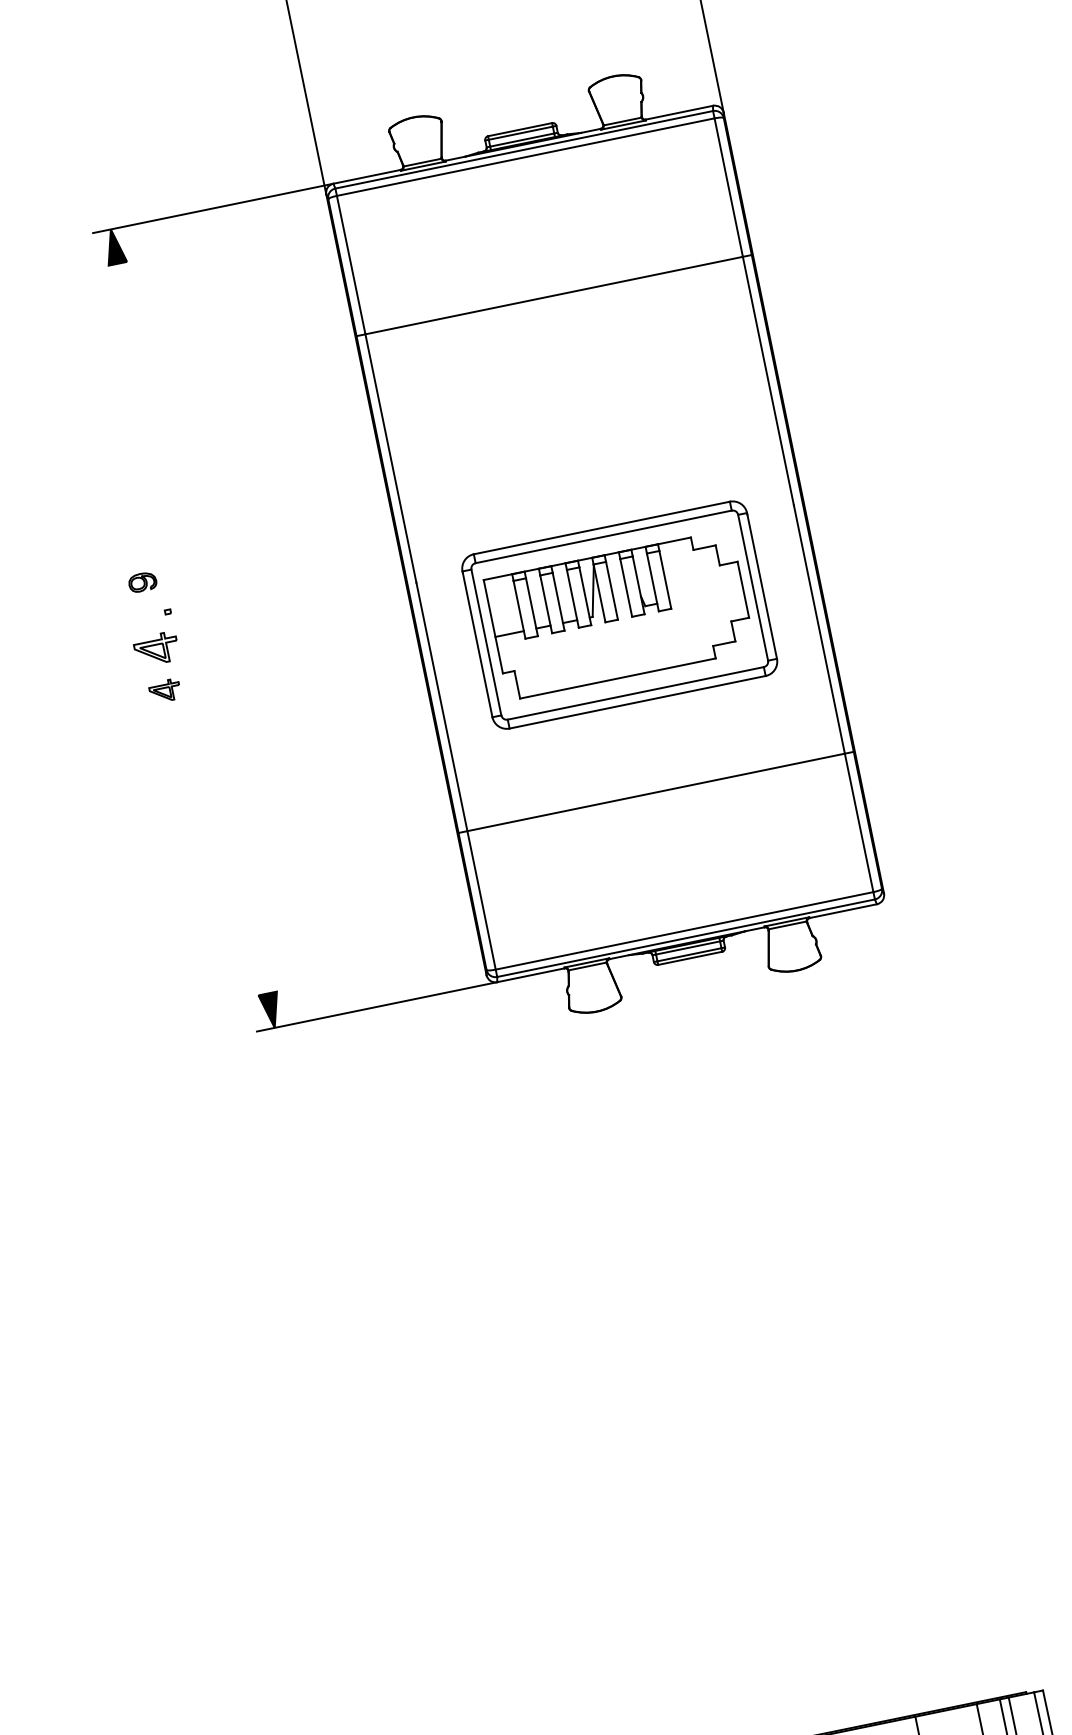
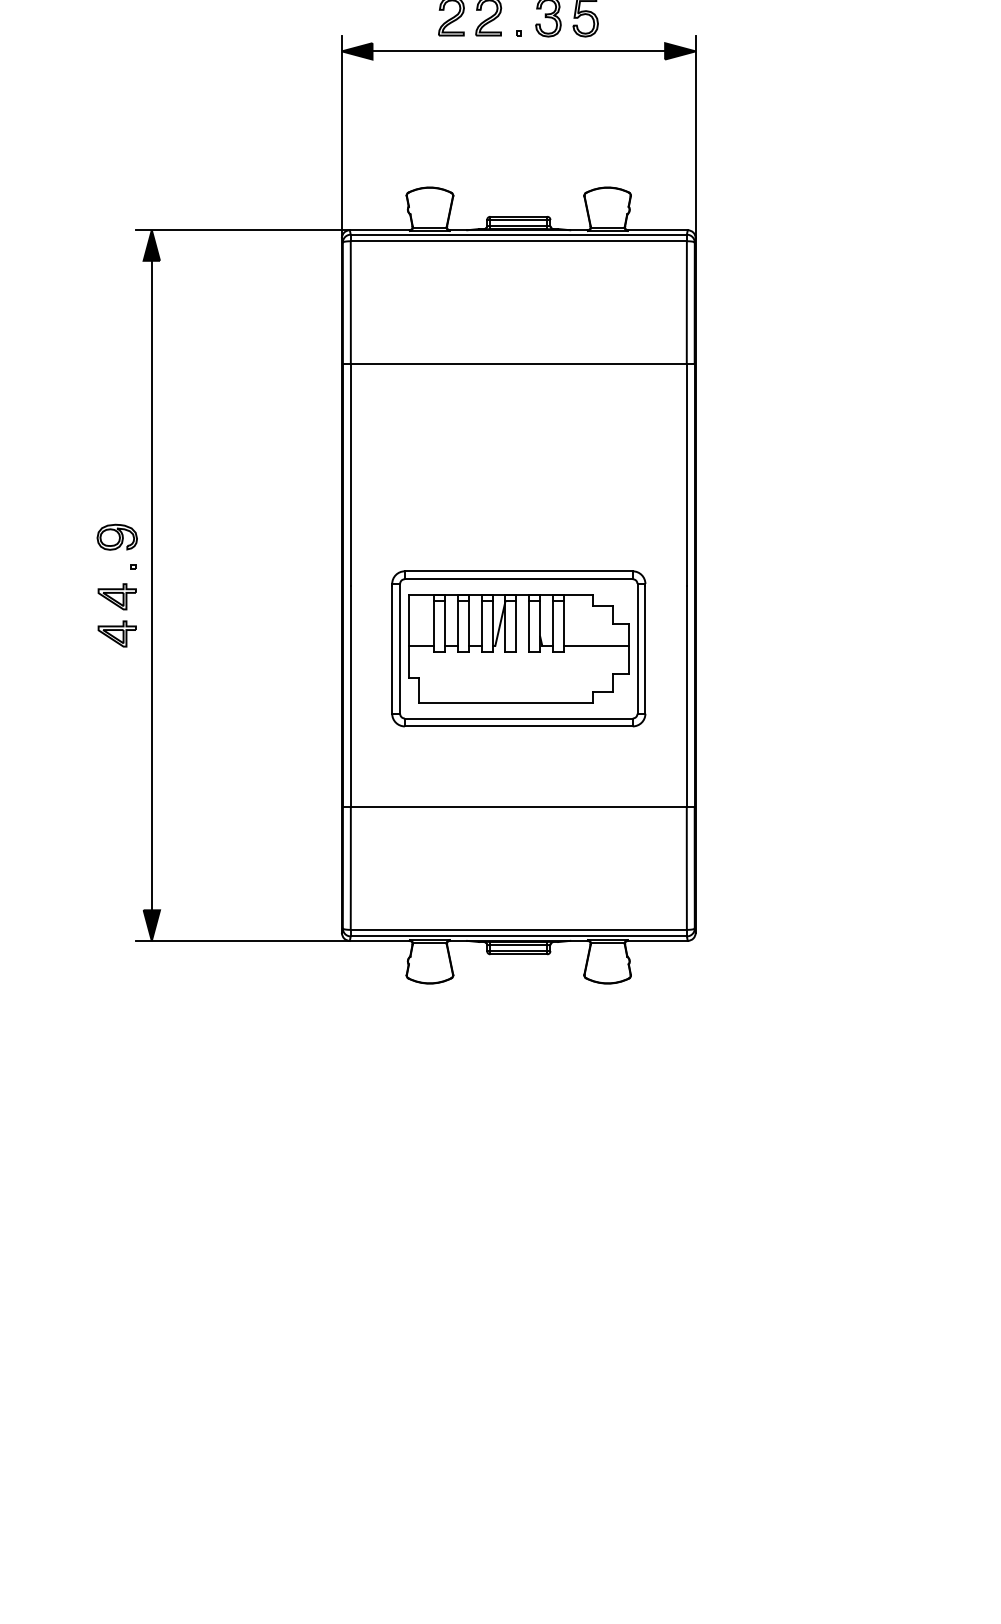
part: (141, 581) -> (116, 536), size x1.67
line: (705, 593) -> (595, 645), added
line: (192, 628) -> (151, 585), added
part: (164, 690) -> (116, 633), size x1.43

